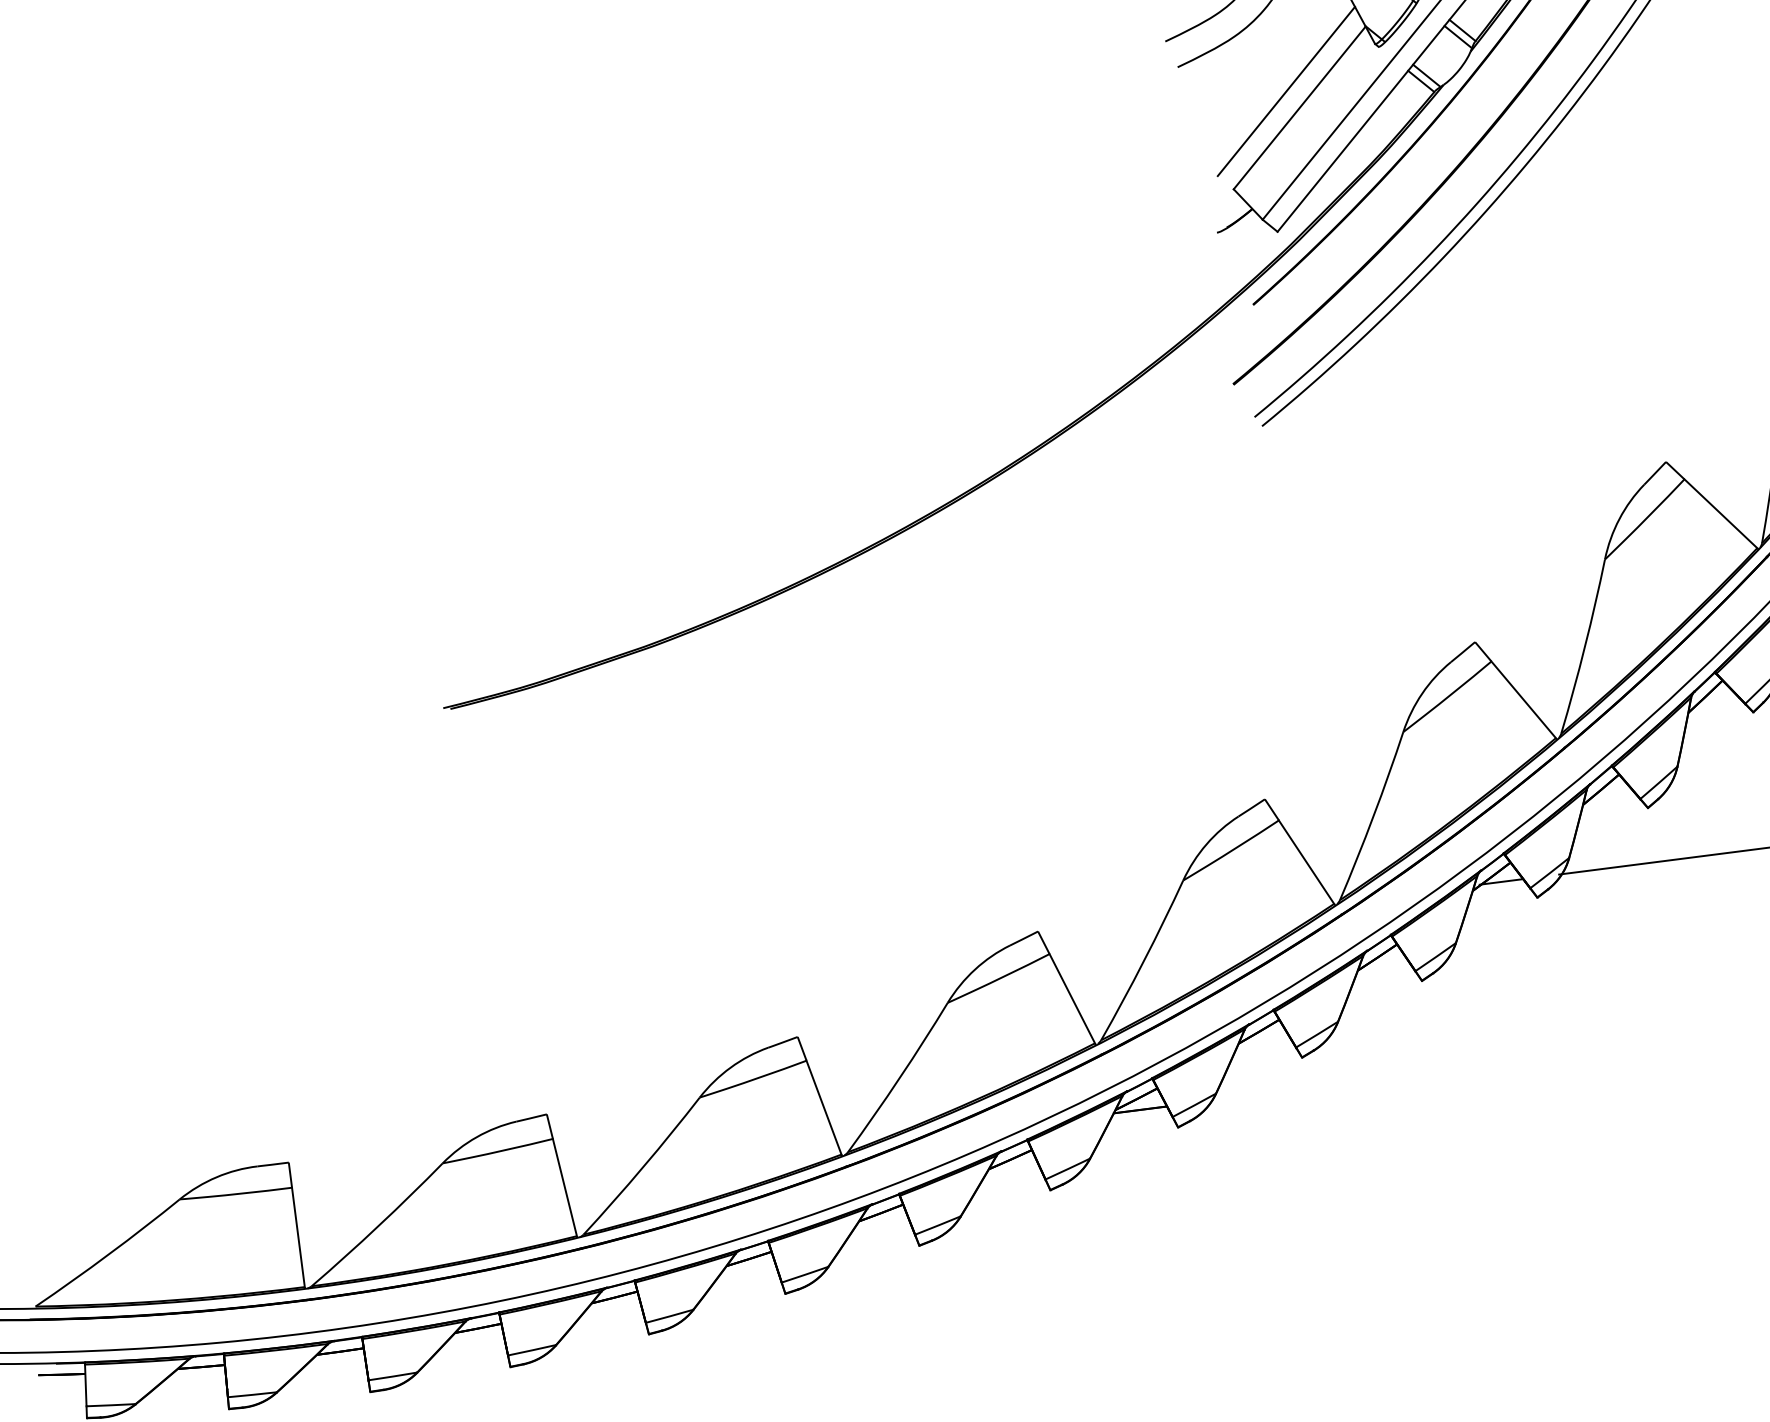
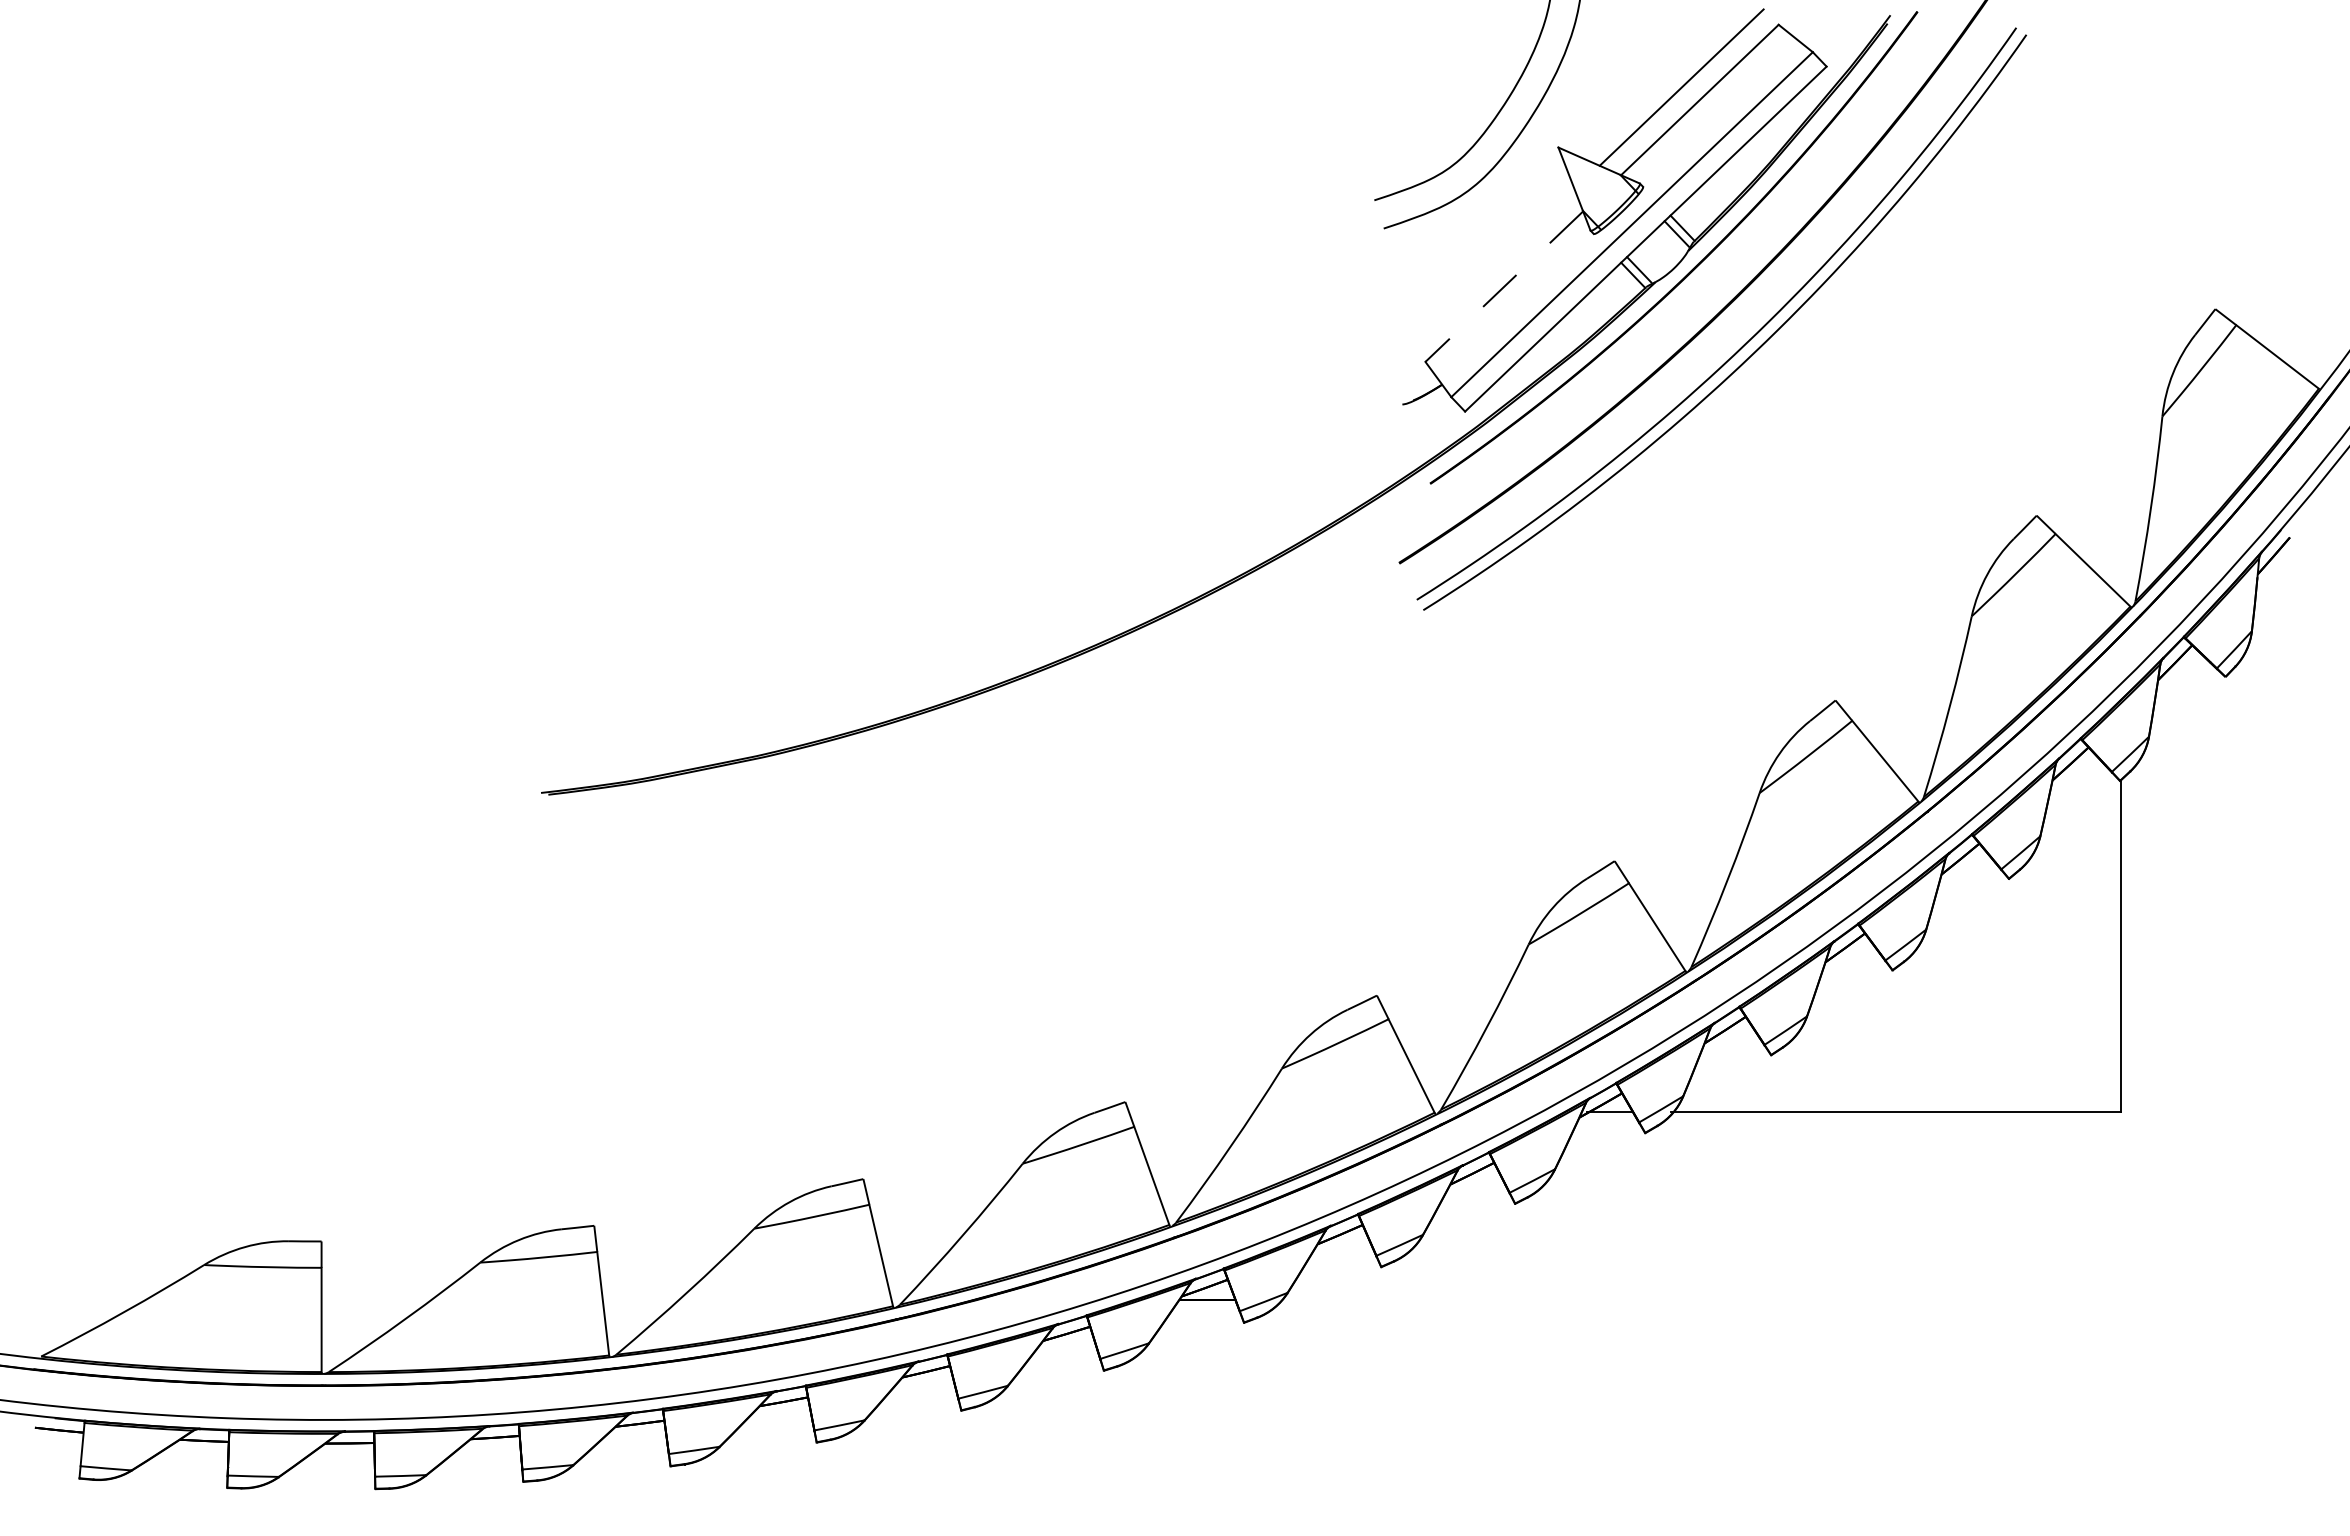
line: (1286, 91) -> (1492, 267), removed
line: (1299, 107) -> (1504, 286), solid -> dashed

